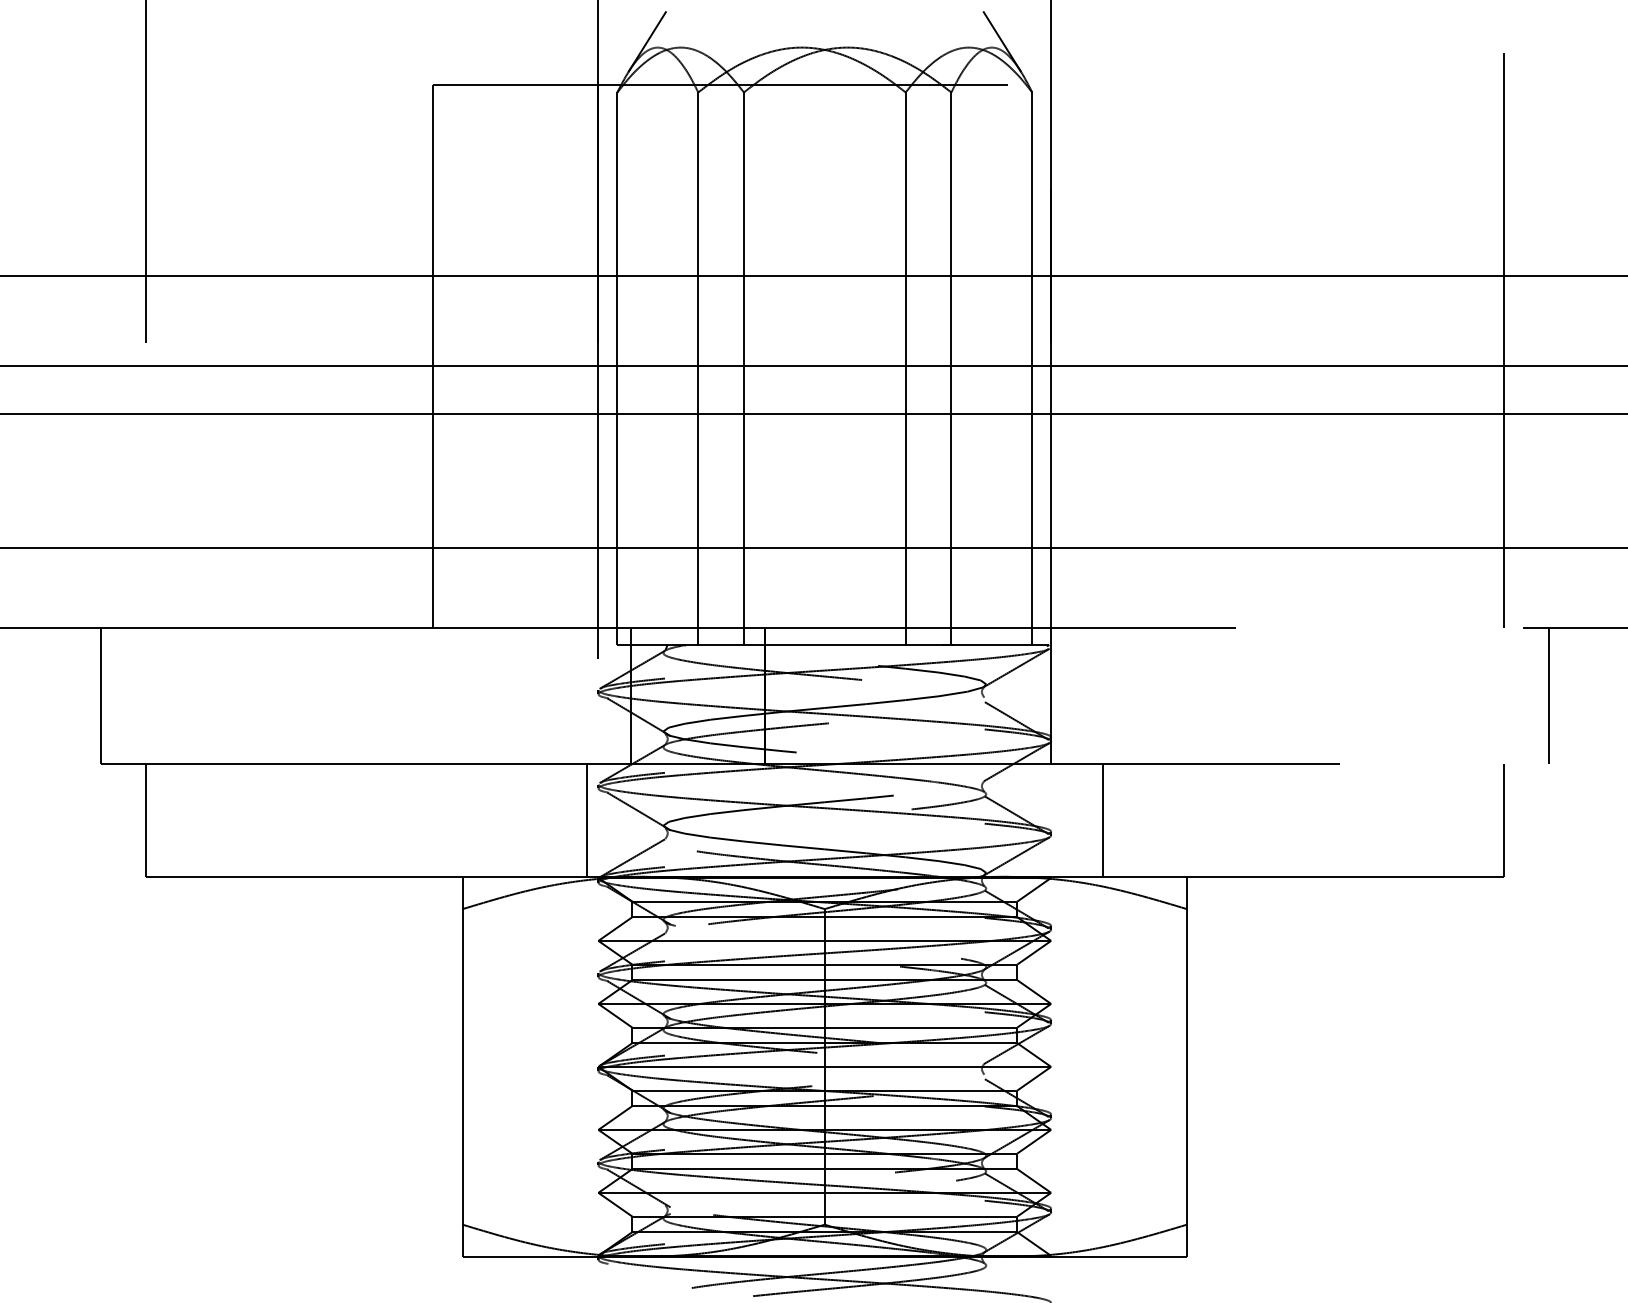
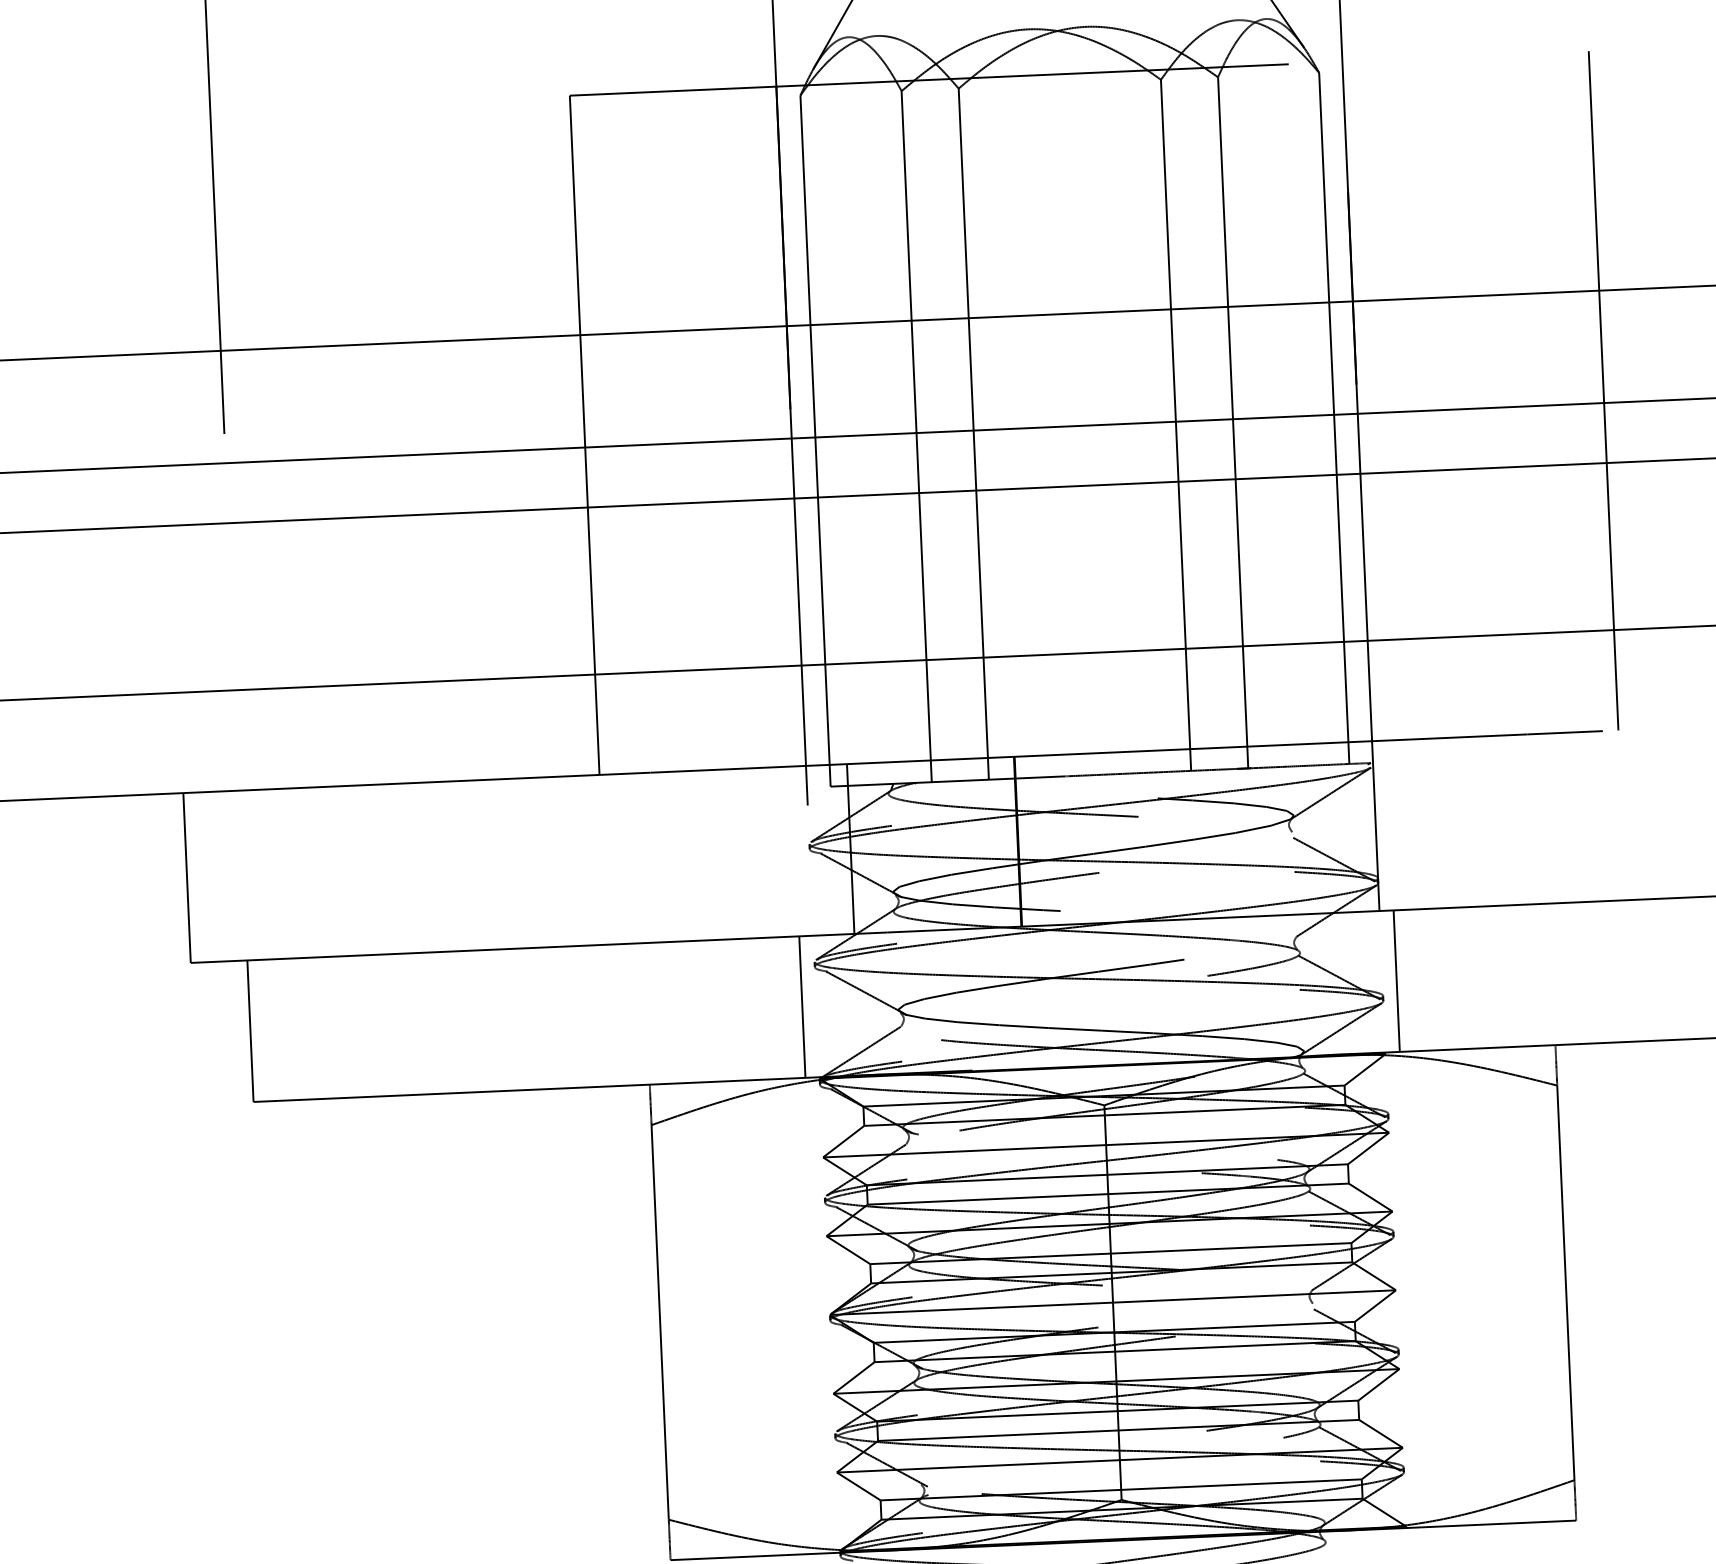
line: (1248, 355) -> (1603, 389), added
line: (1103, 819) -> (1396, 980), moved

